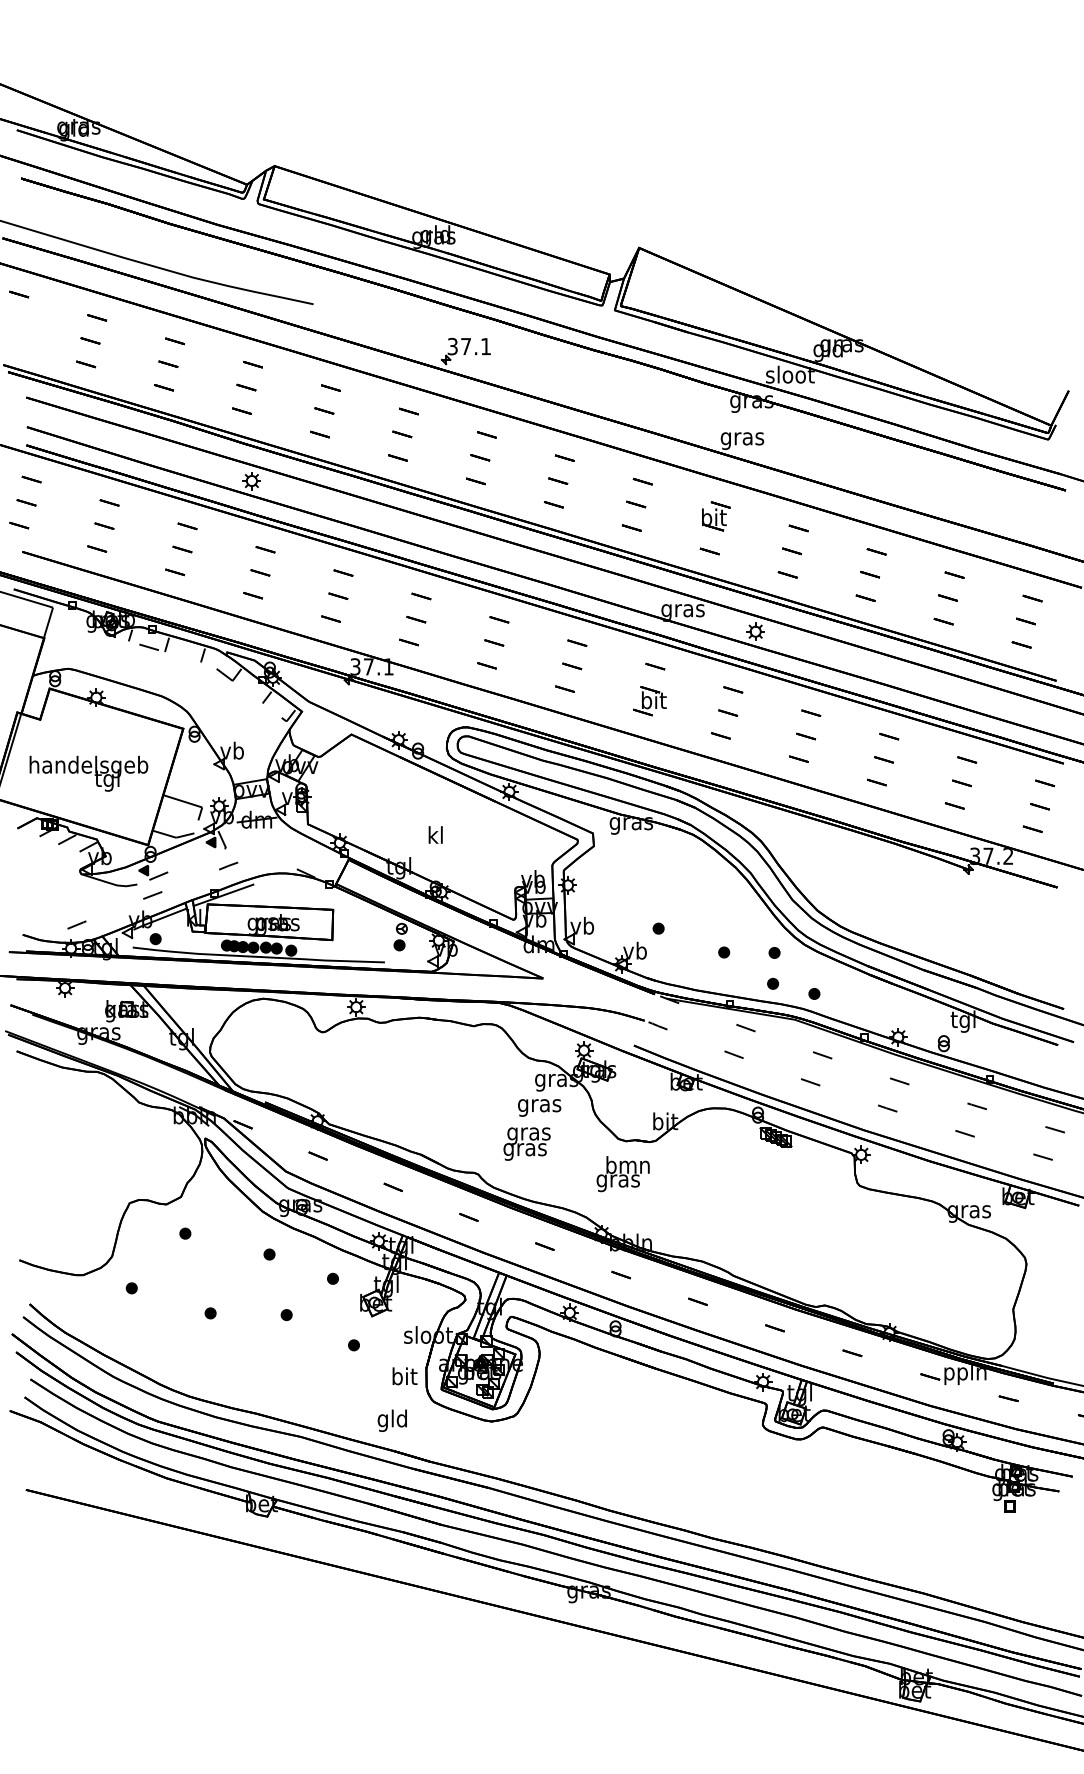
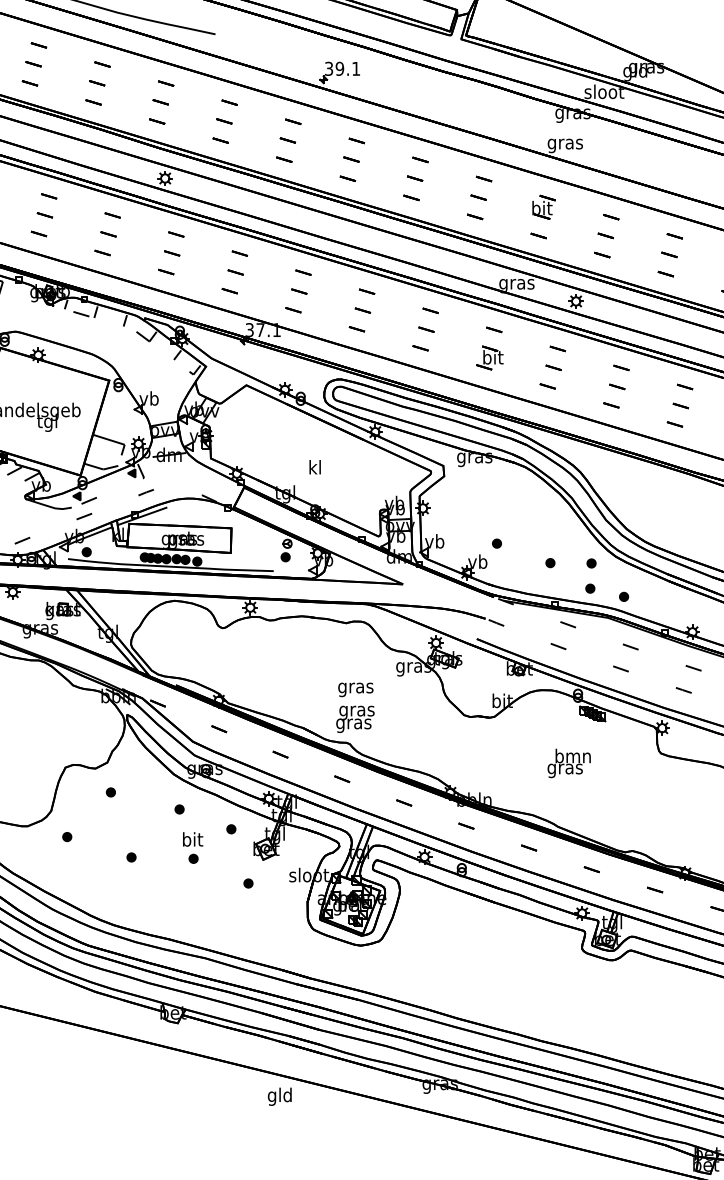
text: (465, 346) -> (339, 68), 37.1 -> 39.1
text: (539, 1107) -> (355, 689), moved
text: (526, 1143) -> (354, 718), moved
text: (622, 1174) -> (568, 763), moved
text: (404, 1376) -> (192, 839), moved
text: (391, 1420) -> (279, 1096), moved

